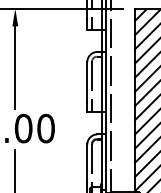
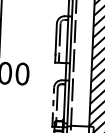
line: (87, 164) -> (53, 103), solid -> dashed

